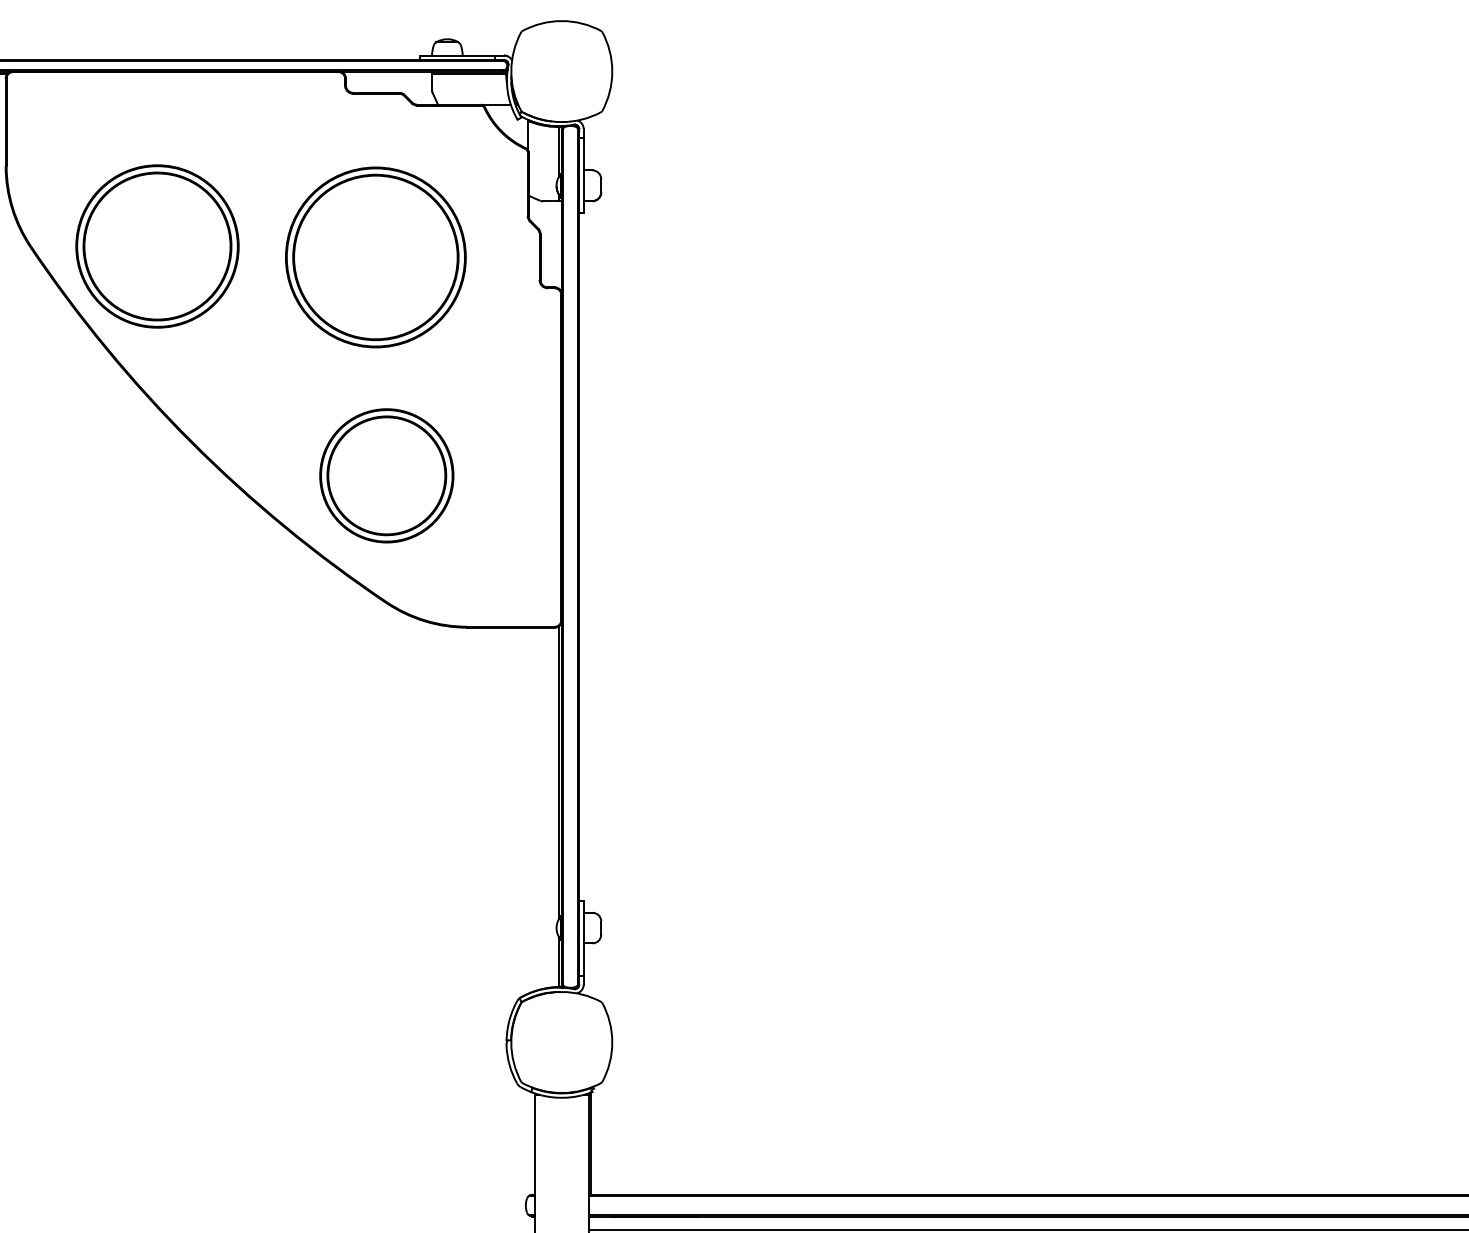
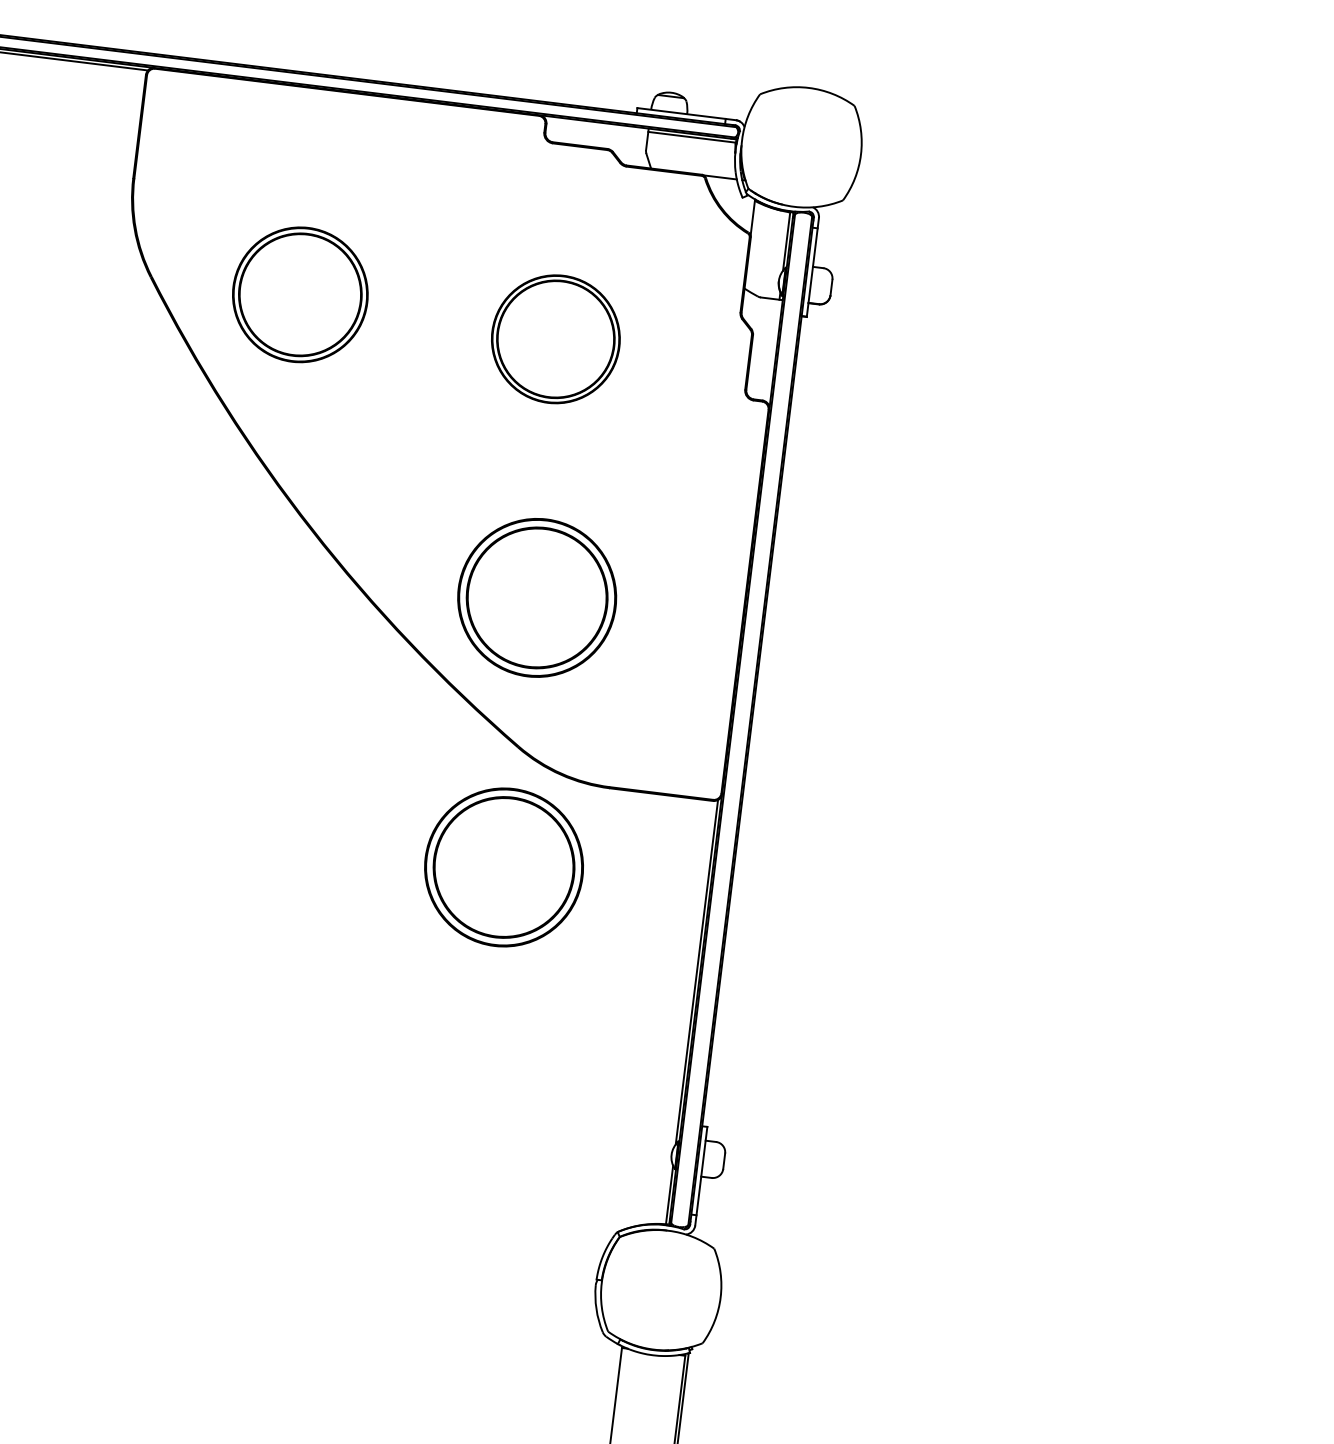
part: (157, 246) -> (300, 294), size x0.7
part: (375, 257) -> (555, 339), size x0.6
part: (386, 704) -> (503, 867), added

